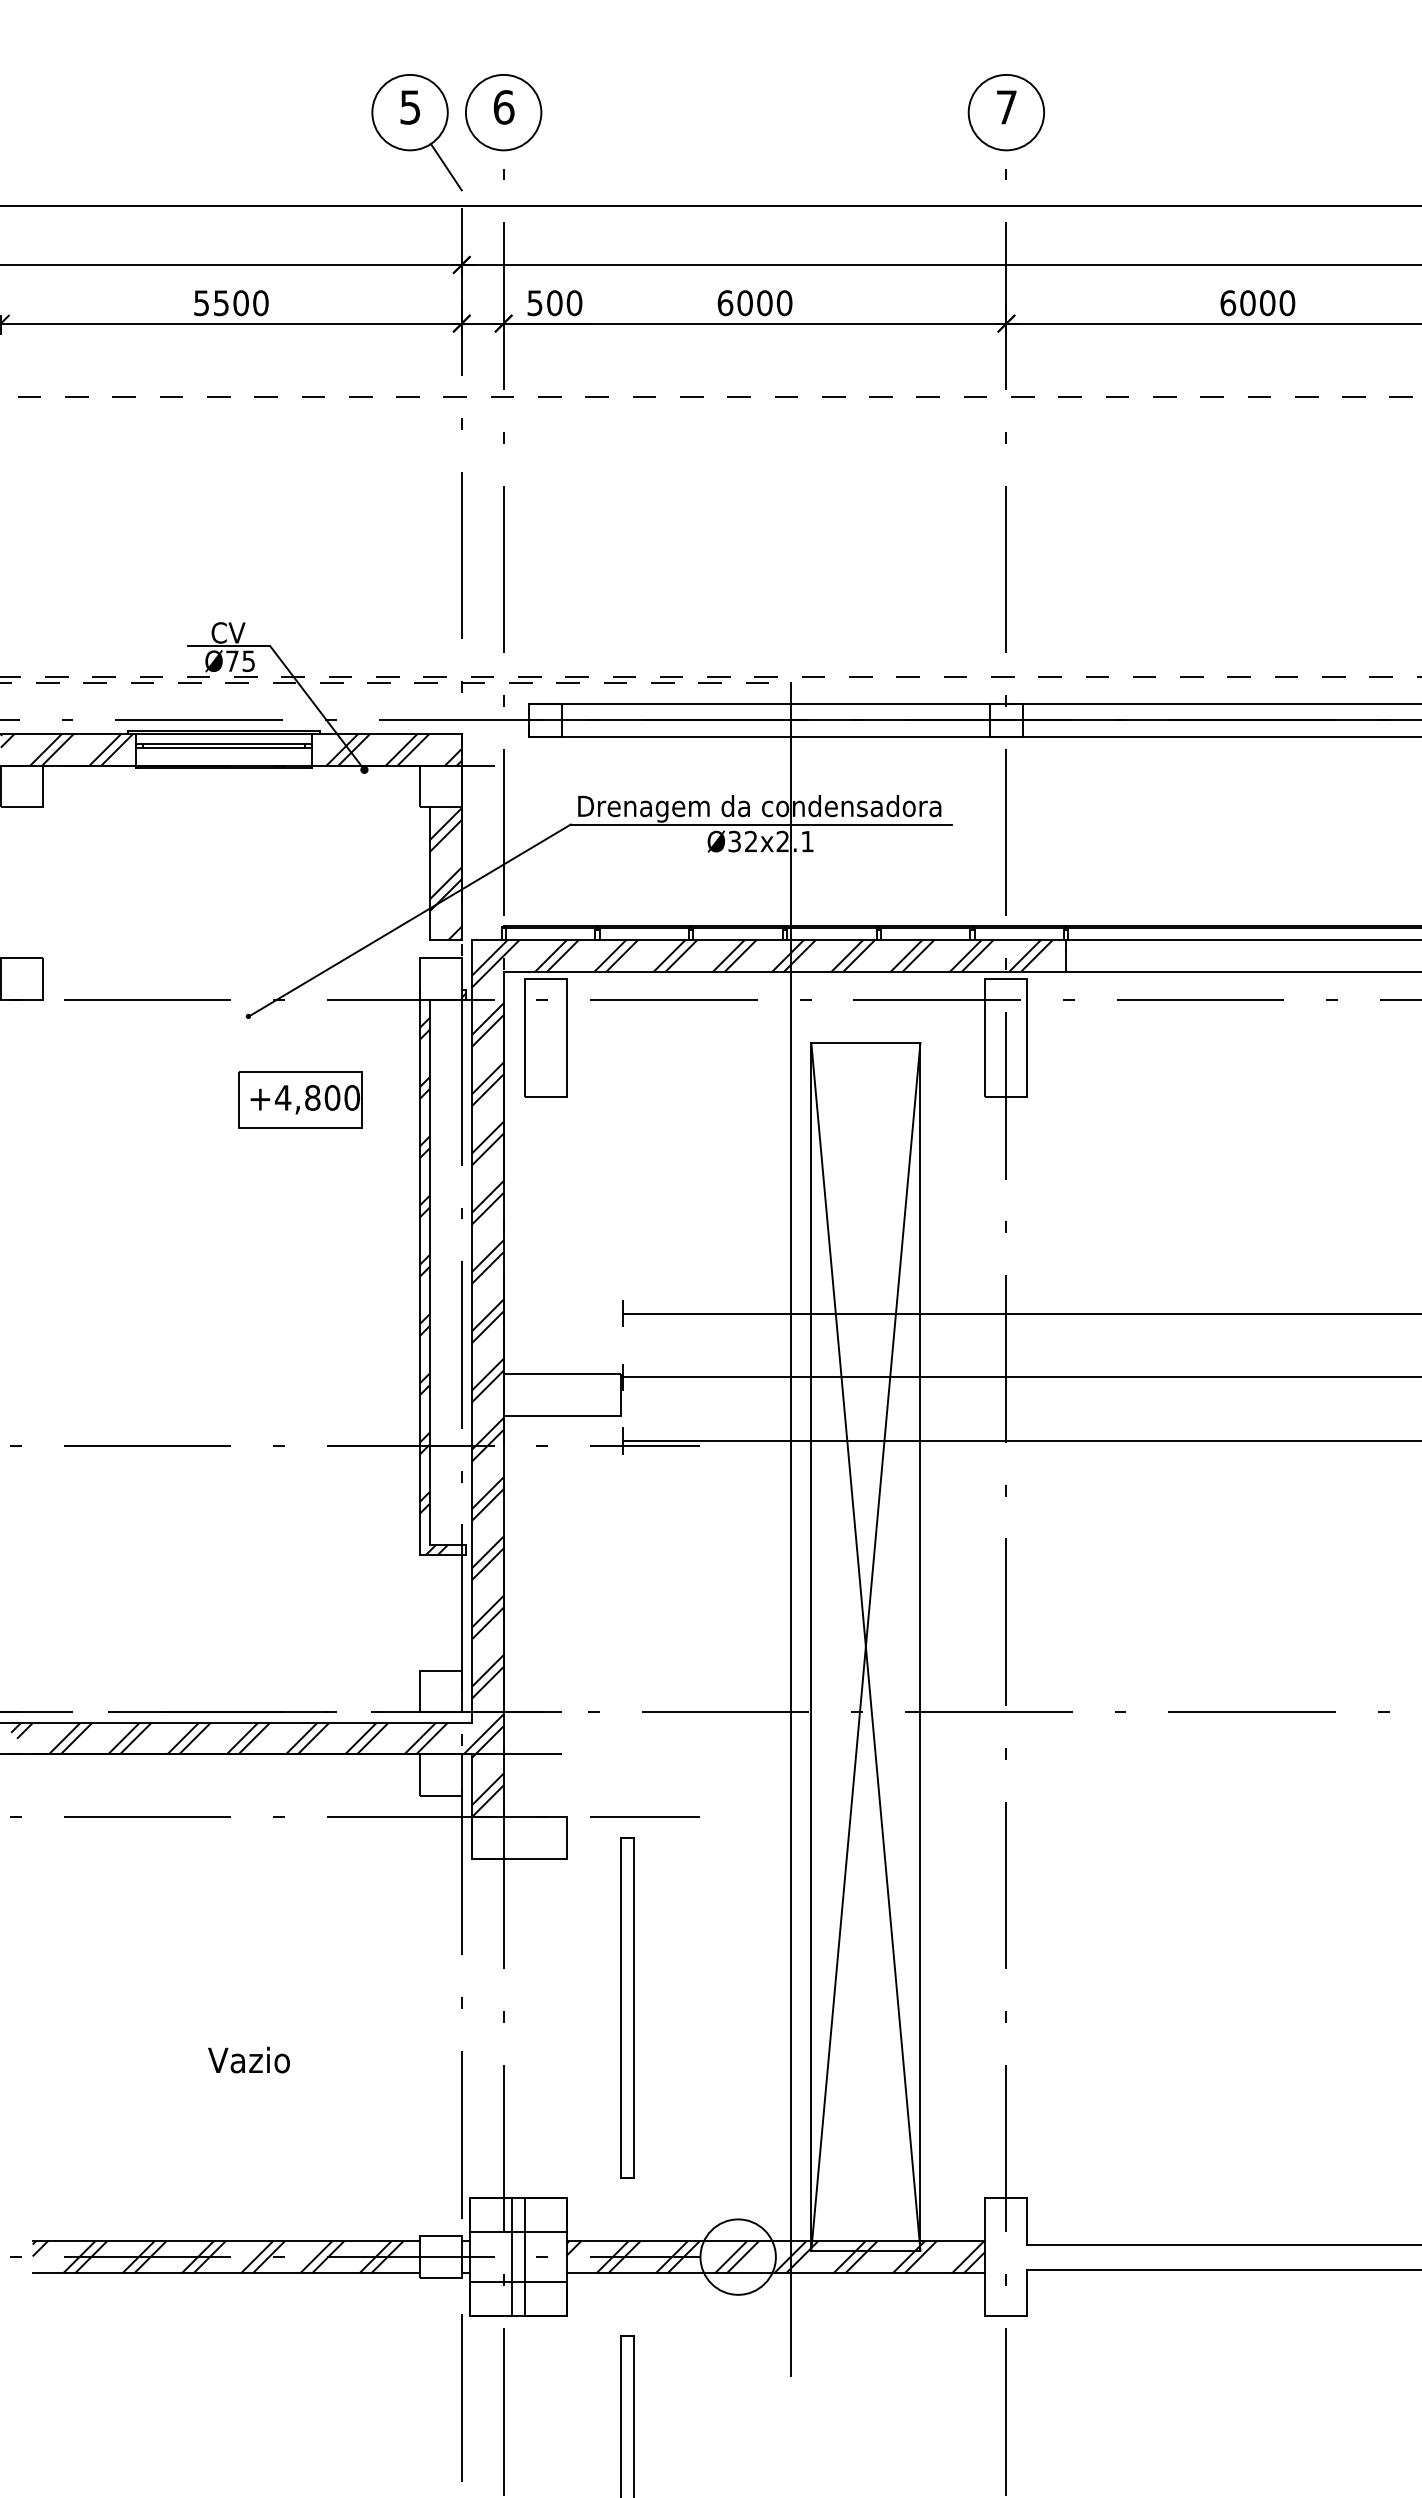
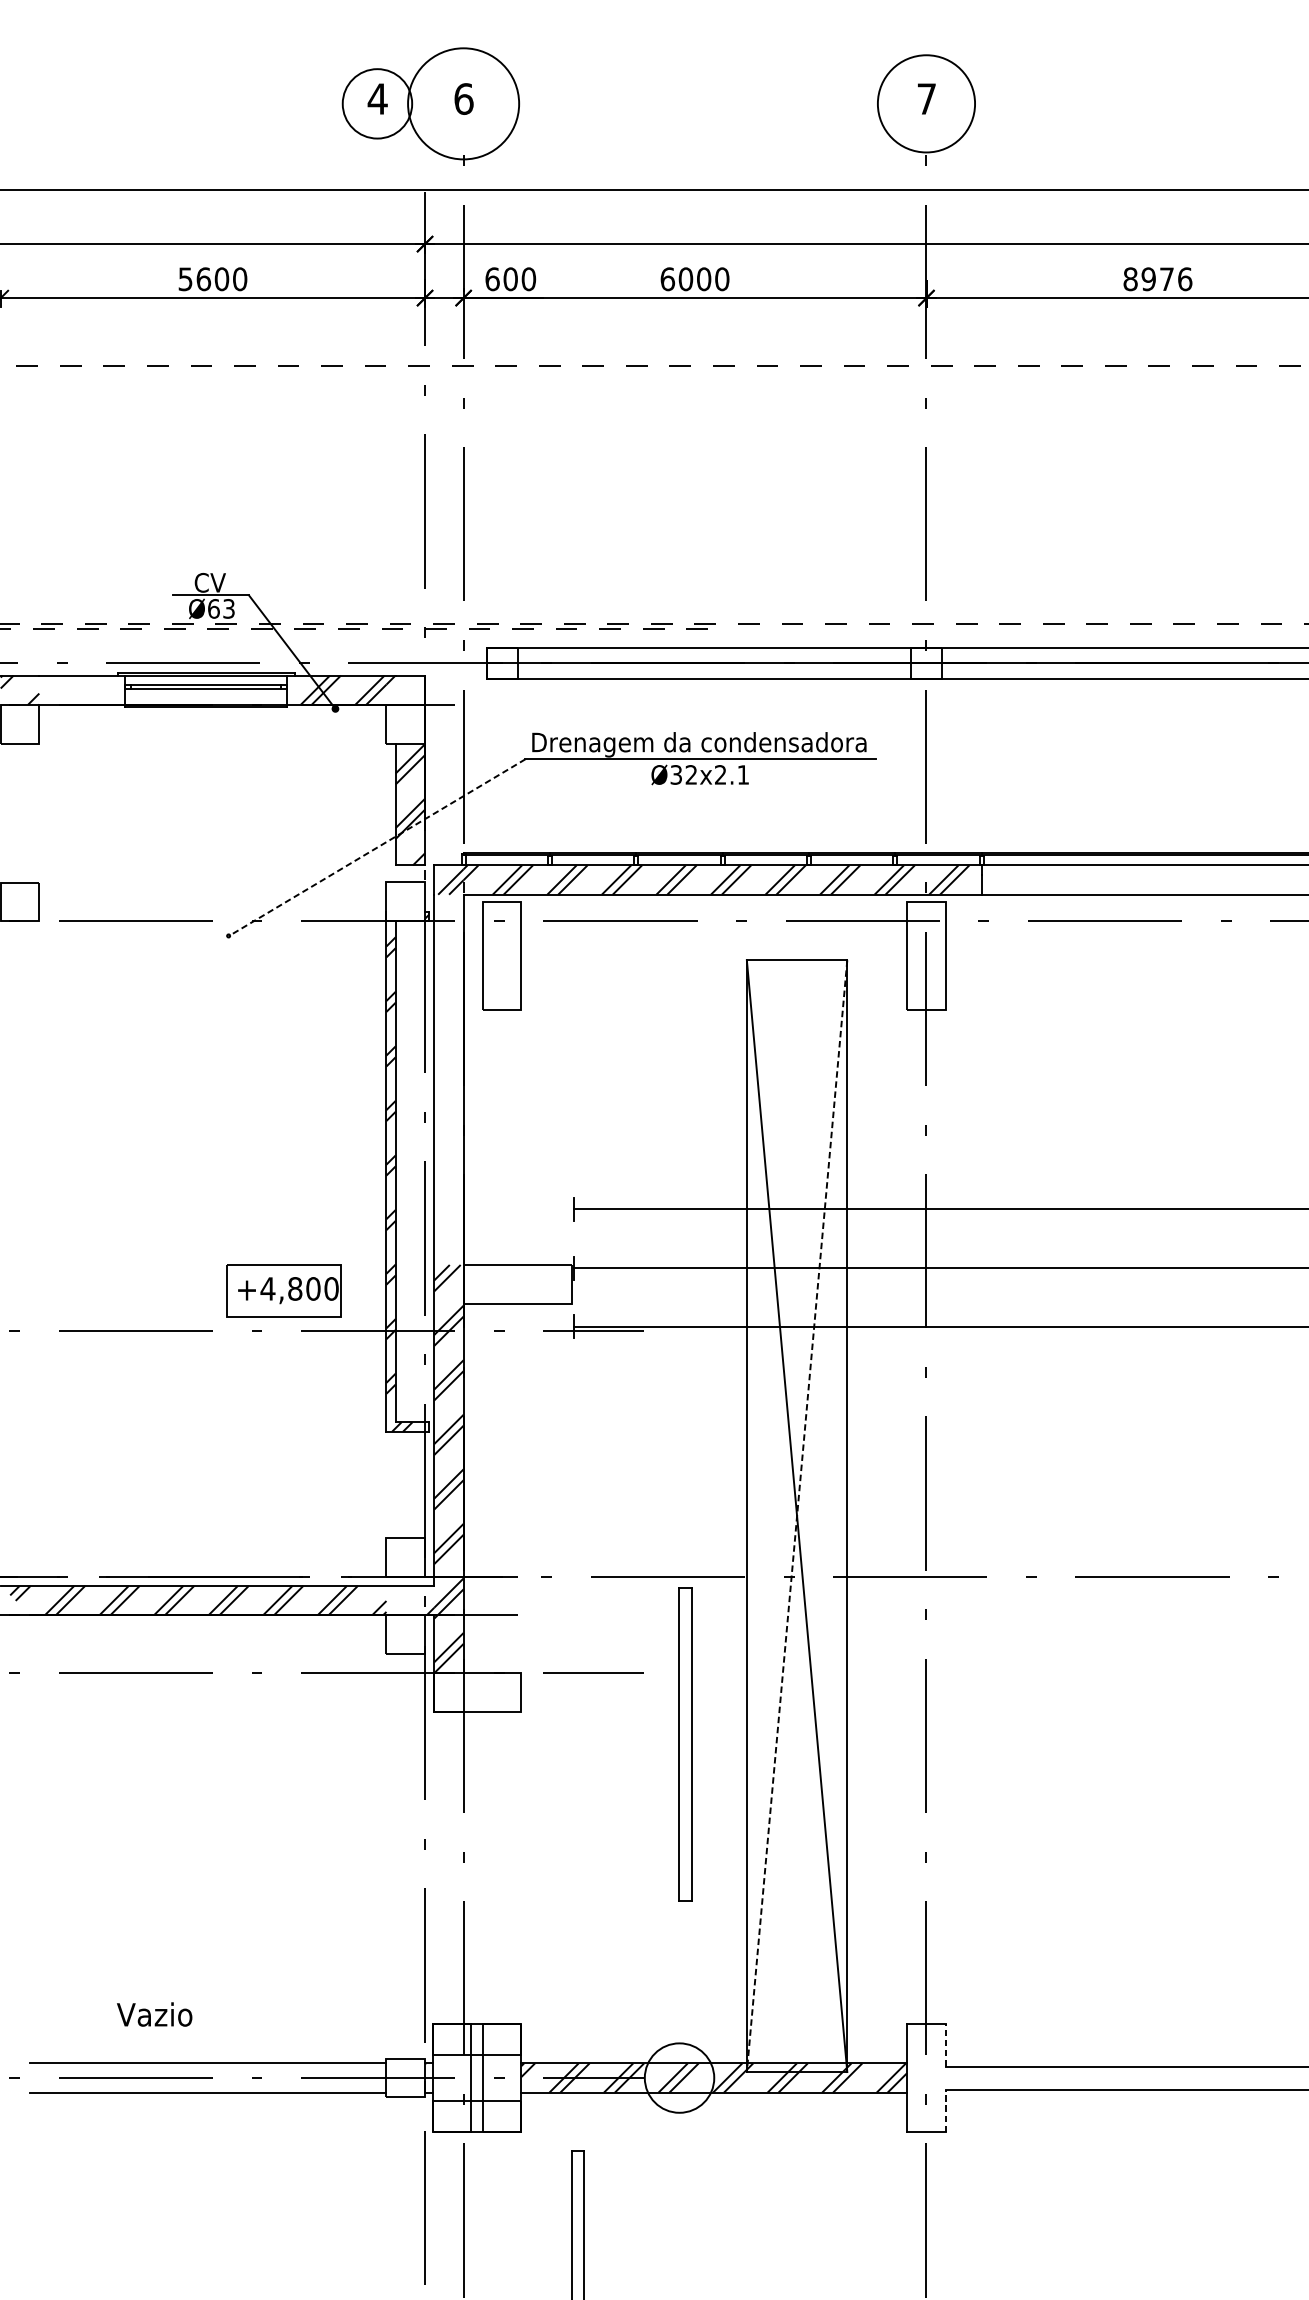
text: (410, 107) -> (377, 99), 5 -> 4
circle: (503, 112) -> (463, 103), size x1.6
circle: (1006, 112) -> (926, 103), size x1.4
line: (445, 167) -> (410, 154), removed
text: (221, 303) -> (203, 279), 5500 -> 5600
text: (534, 303) -> (492, 279), 500 -> 600
text: (1257, 303) -> (1157, 279), 6000 -> 8976
text: (240, 660) -> (221, 608), Ø75 -> Ø63
hatch: (87, 749) -> (80, 690), removed
hatch: (453, 757) -> (417, 697), removed
line: (409, 920) -> (376, 847), solid -> dashed
part: (300, 1099) -> (283, 1290), moved
hatch: (487, 1172) -> (448, 1079), removed
line: (790, 1529) -> (727, 1408), removed
line: (865, 1647) -> (796, 1516), solid -> dashed
hatch: (433, 1736) -> (399, 1598), removed
part: (627, 2007) -> (685, 1744), moved
text: (248, 2059) -> (154, 2013), moved
line: (1027, 2221) -> (945, 2045), solid -> dashed
hatch: (225, 2257) -> (207, 2078), removed
line: (1027, 2292) -> (945, 2110), solid -> dashed

